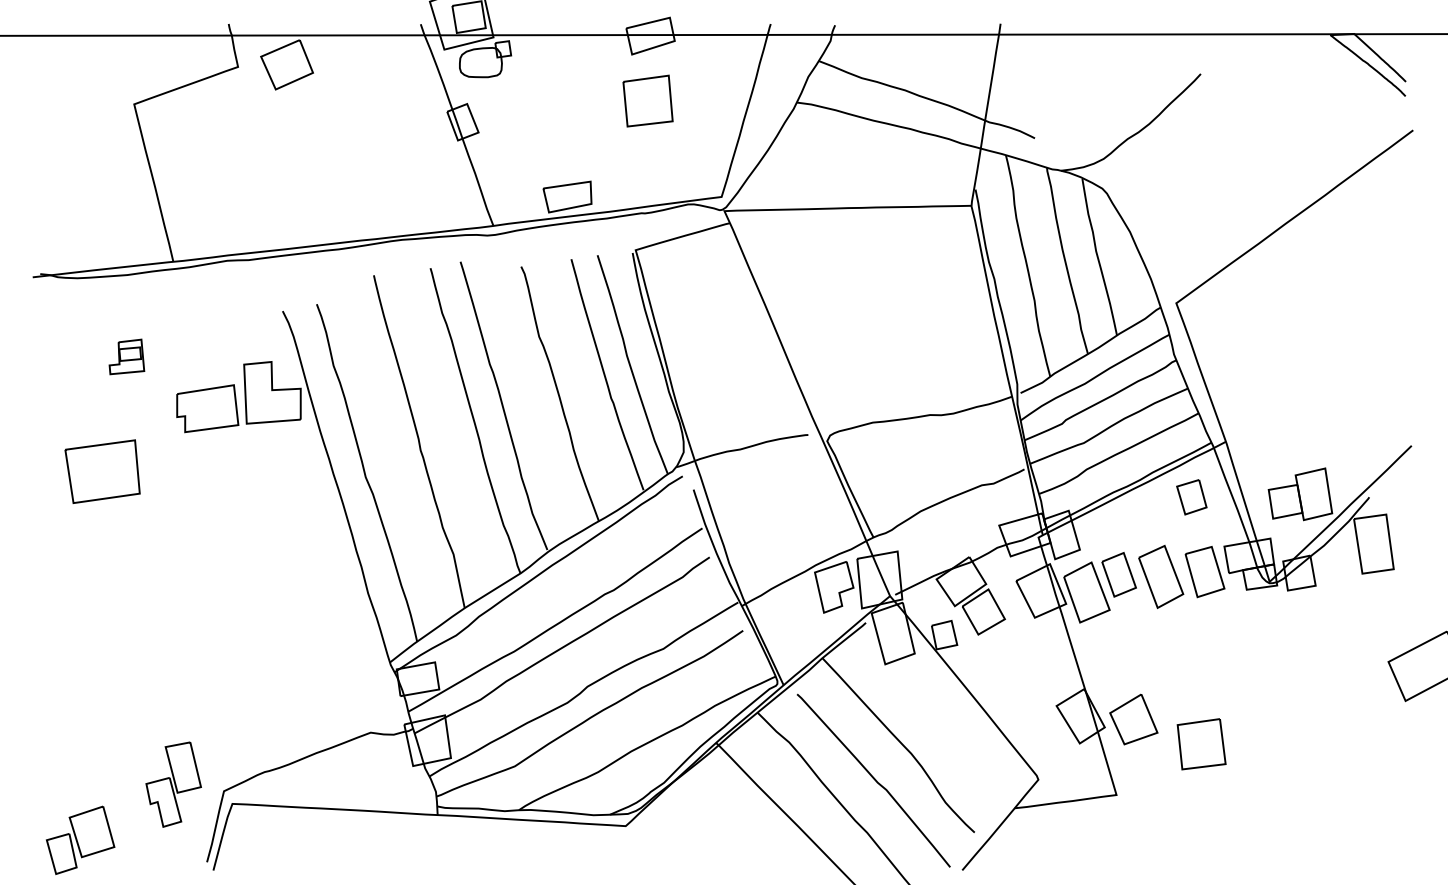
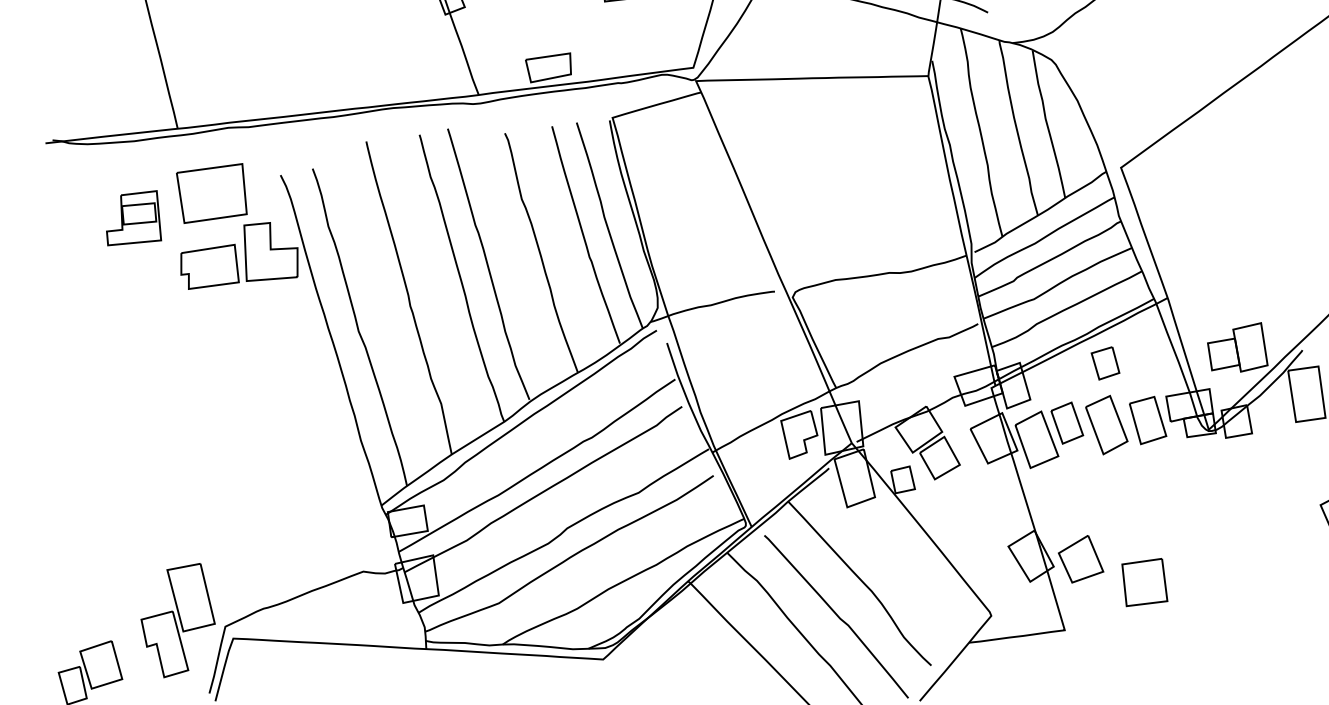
part: (126, 356) -> (133, 217), size x1.67
part: (102, 471) -> (211, 193), moved
part: (1191, 497) -> (1105, 363), moved
part: (173, 784) -> (177, 620), size x1.43

